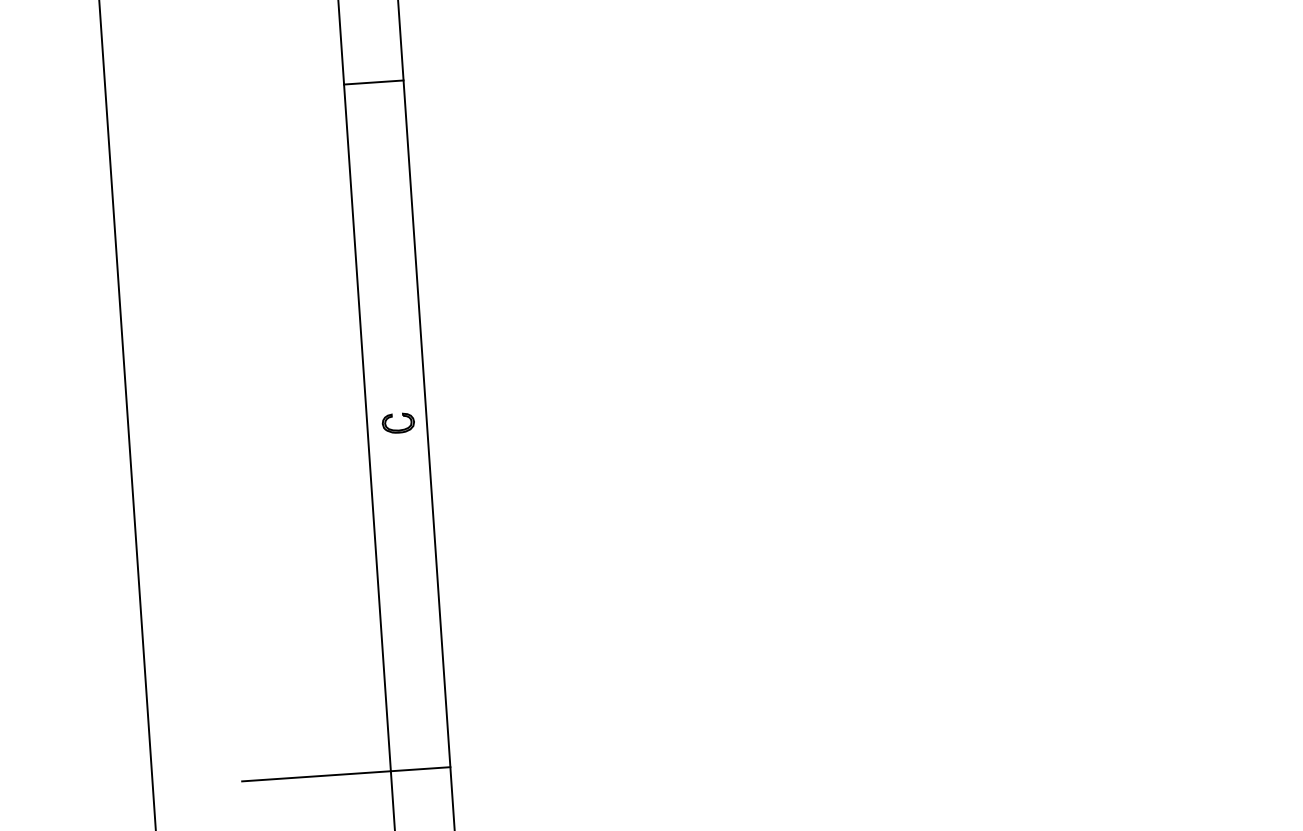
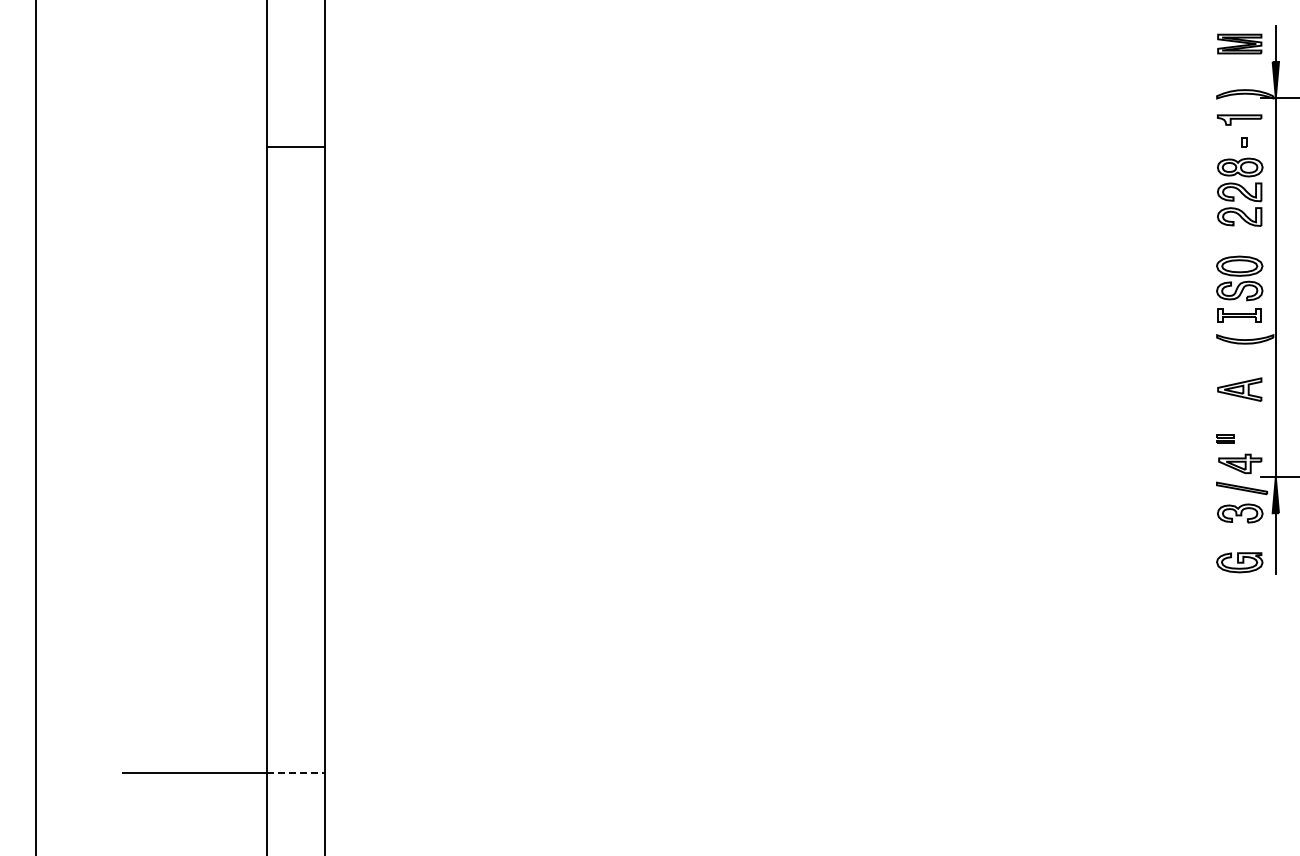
line: (373, 82) -> (295, 146), moved
part: (398, 423) -> (297, 437), removed
line: (421, 769) -> (296, 772), solid -> dashed

